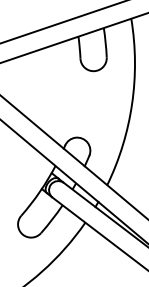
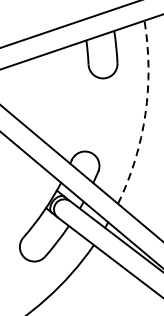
arc: (132, 103) -> (145, 113), solid -> dashed

